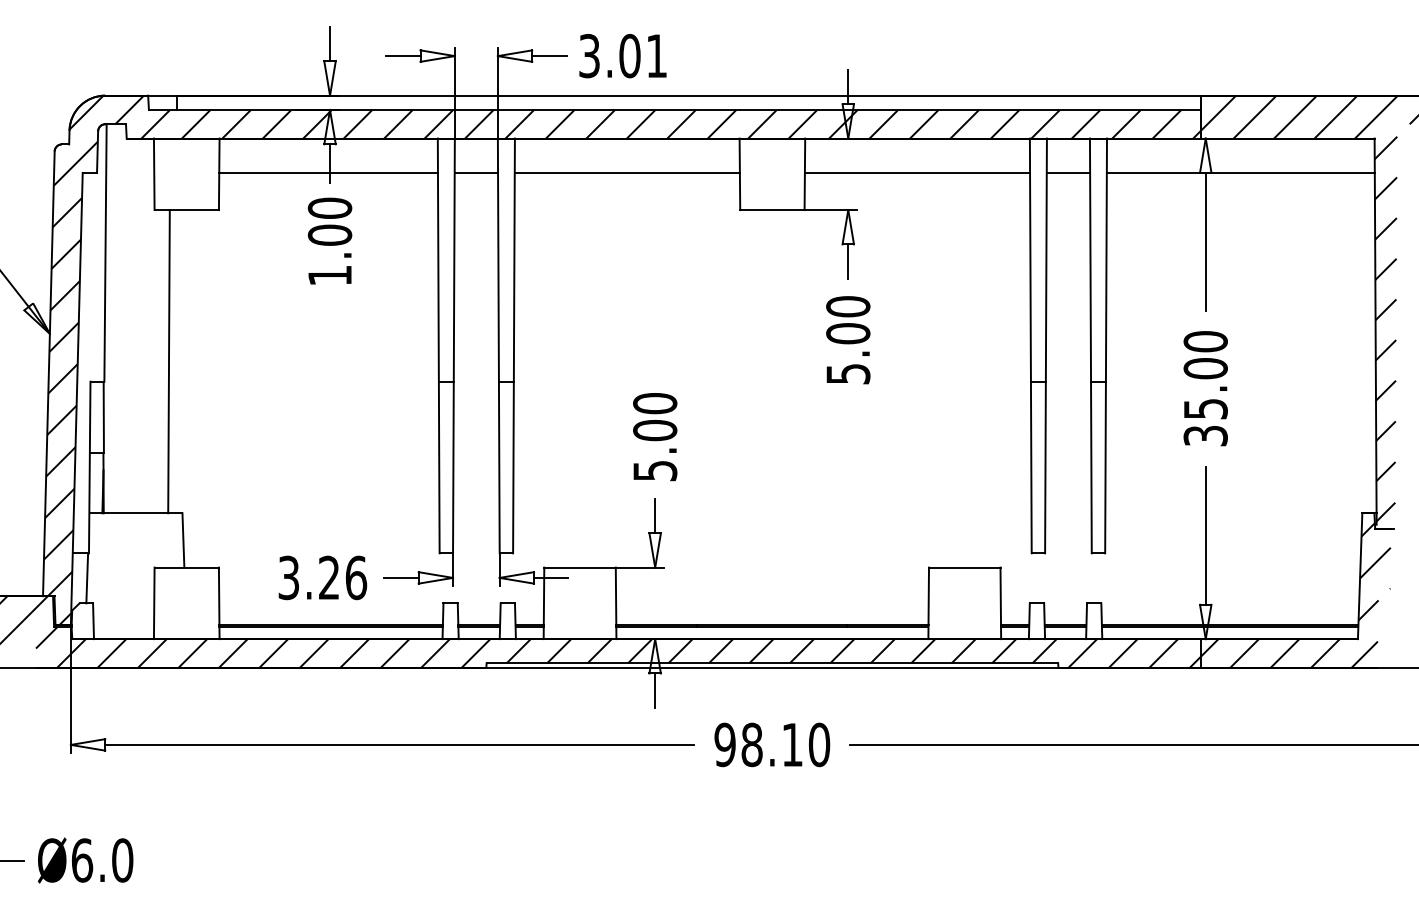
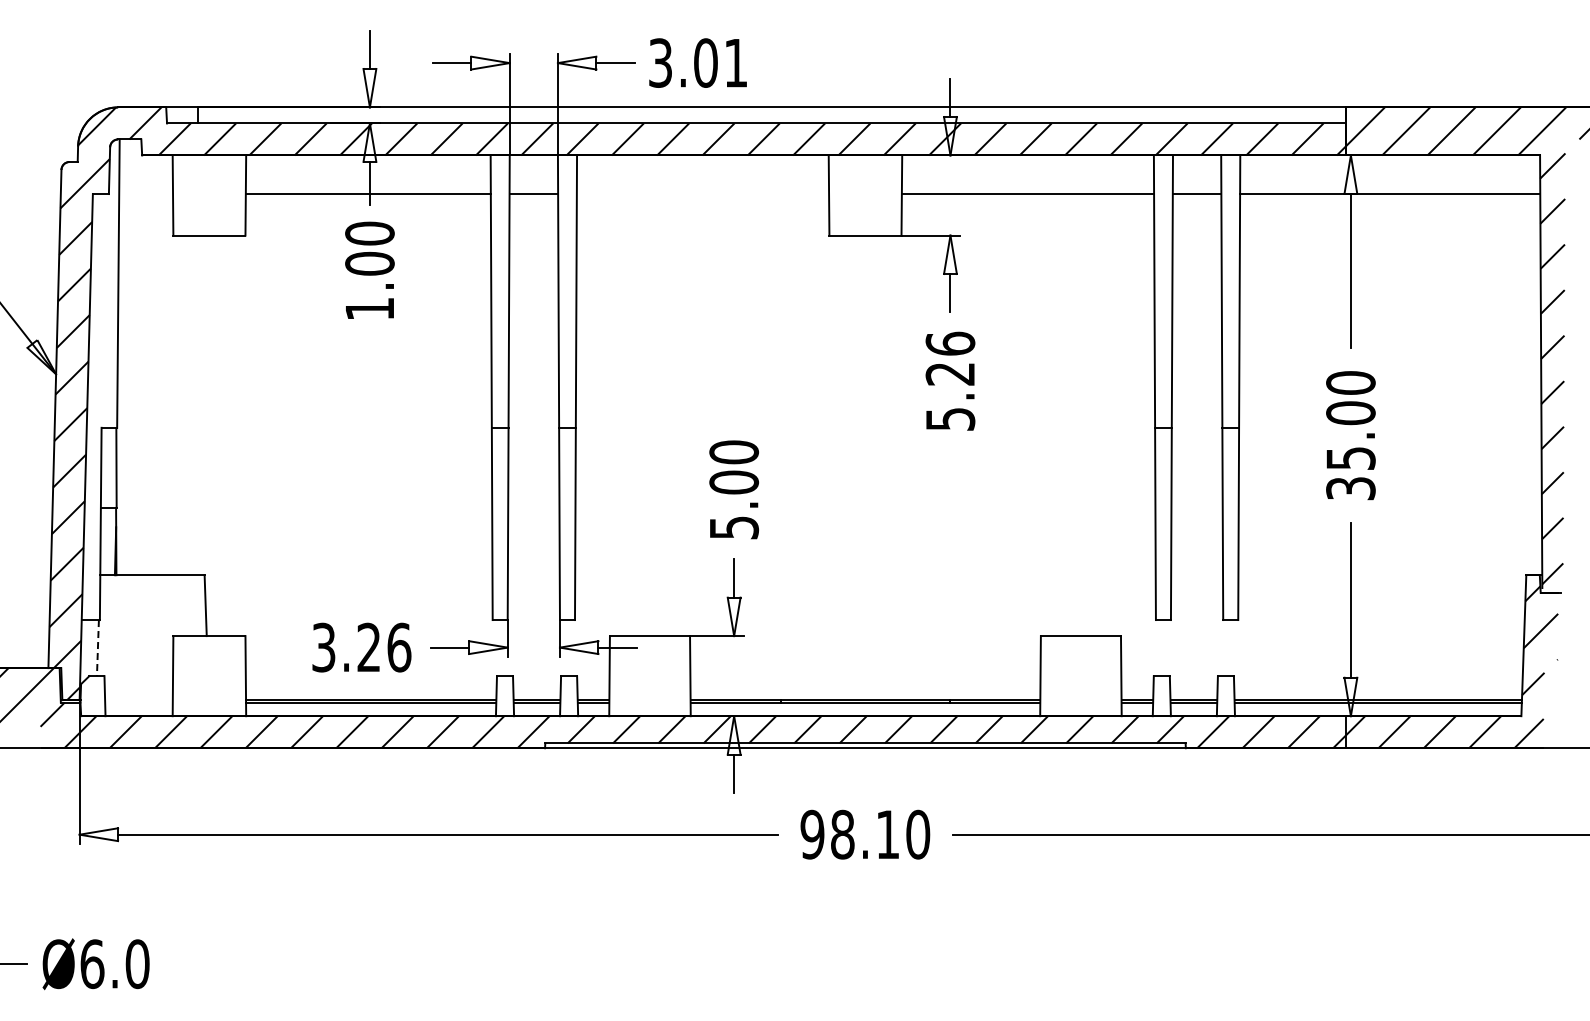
line: (626, 173) -> (702, 194), removed
text: (848, 319) -> (950, 358), 5.00 -> 5.26
line: (168, 361) -> (189, 405), removed
line: (86, 578) -> (97, 648), solid -> dashed

